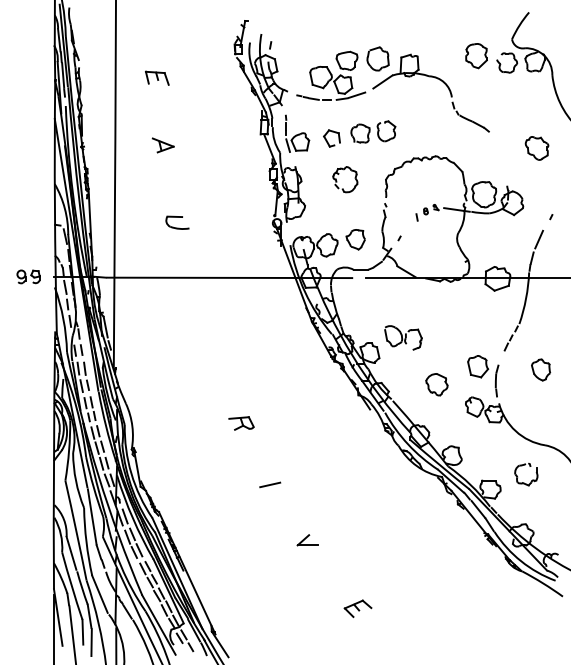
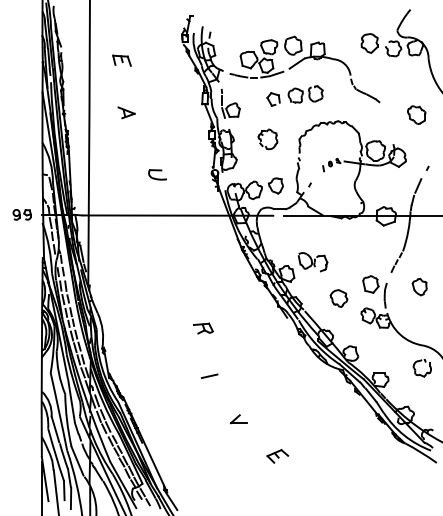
part: (358, 133) -> (294, 95), moved
part: (177, 222) -> (157, 174), moved
part: (241, 423) -> (203, 328), moved
part: (525, 474) -> (421, 368), moved
part: (357, 608) -> (277, 456), moved

